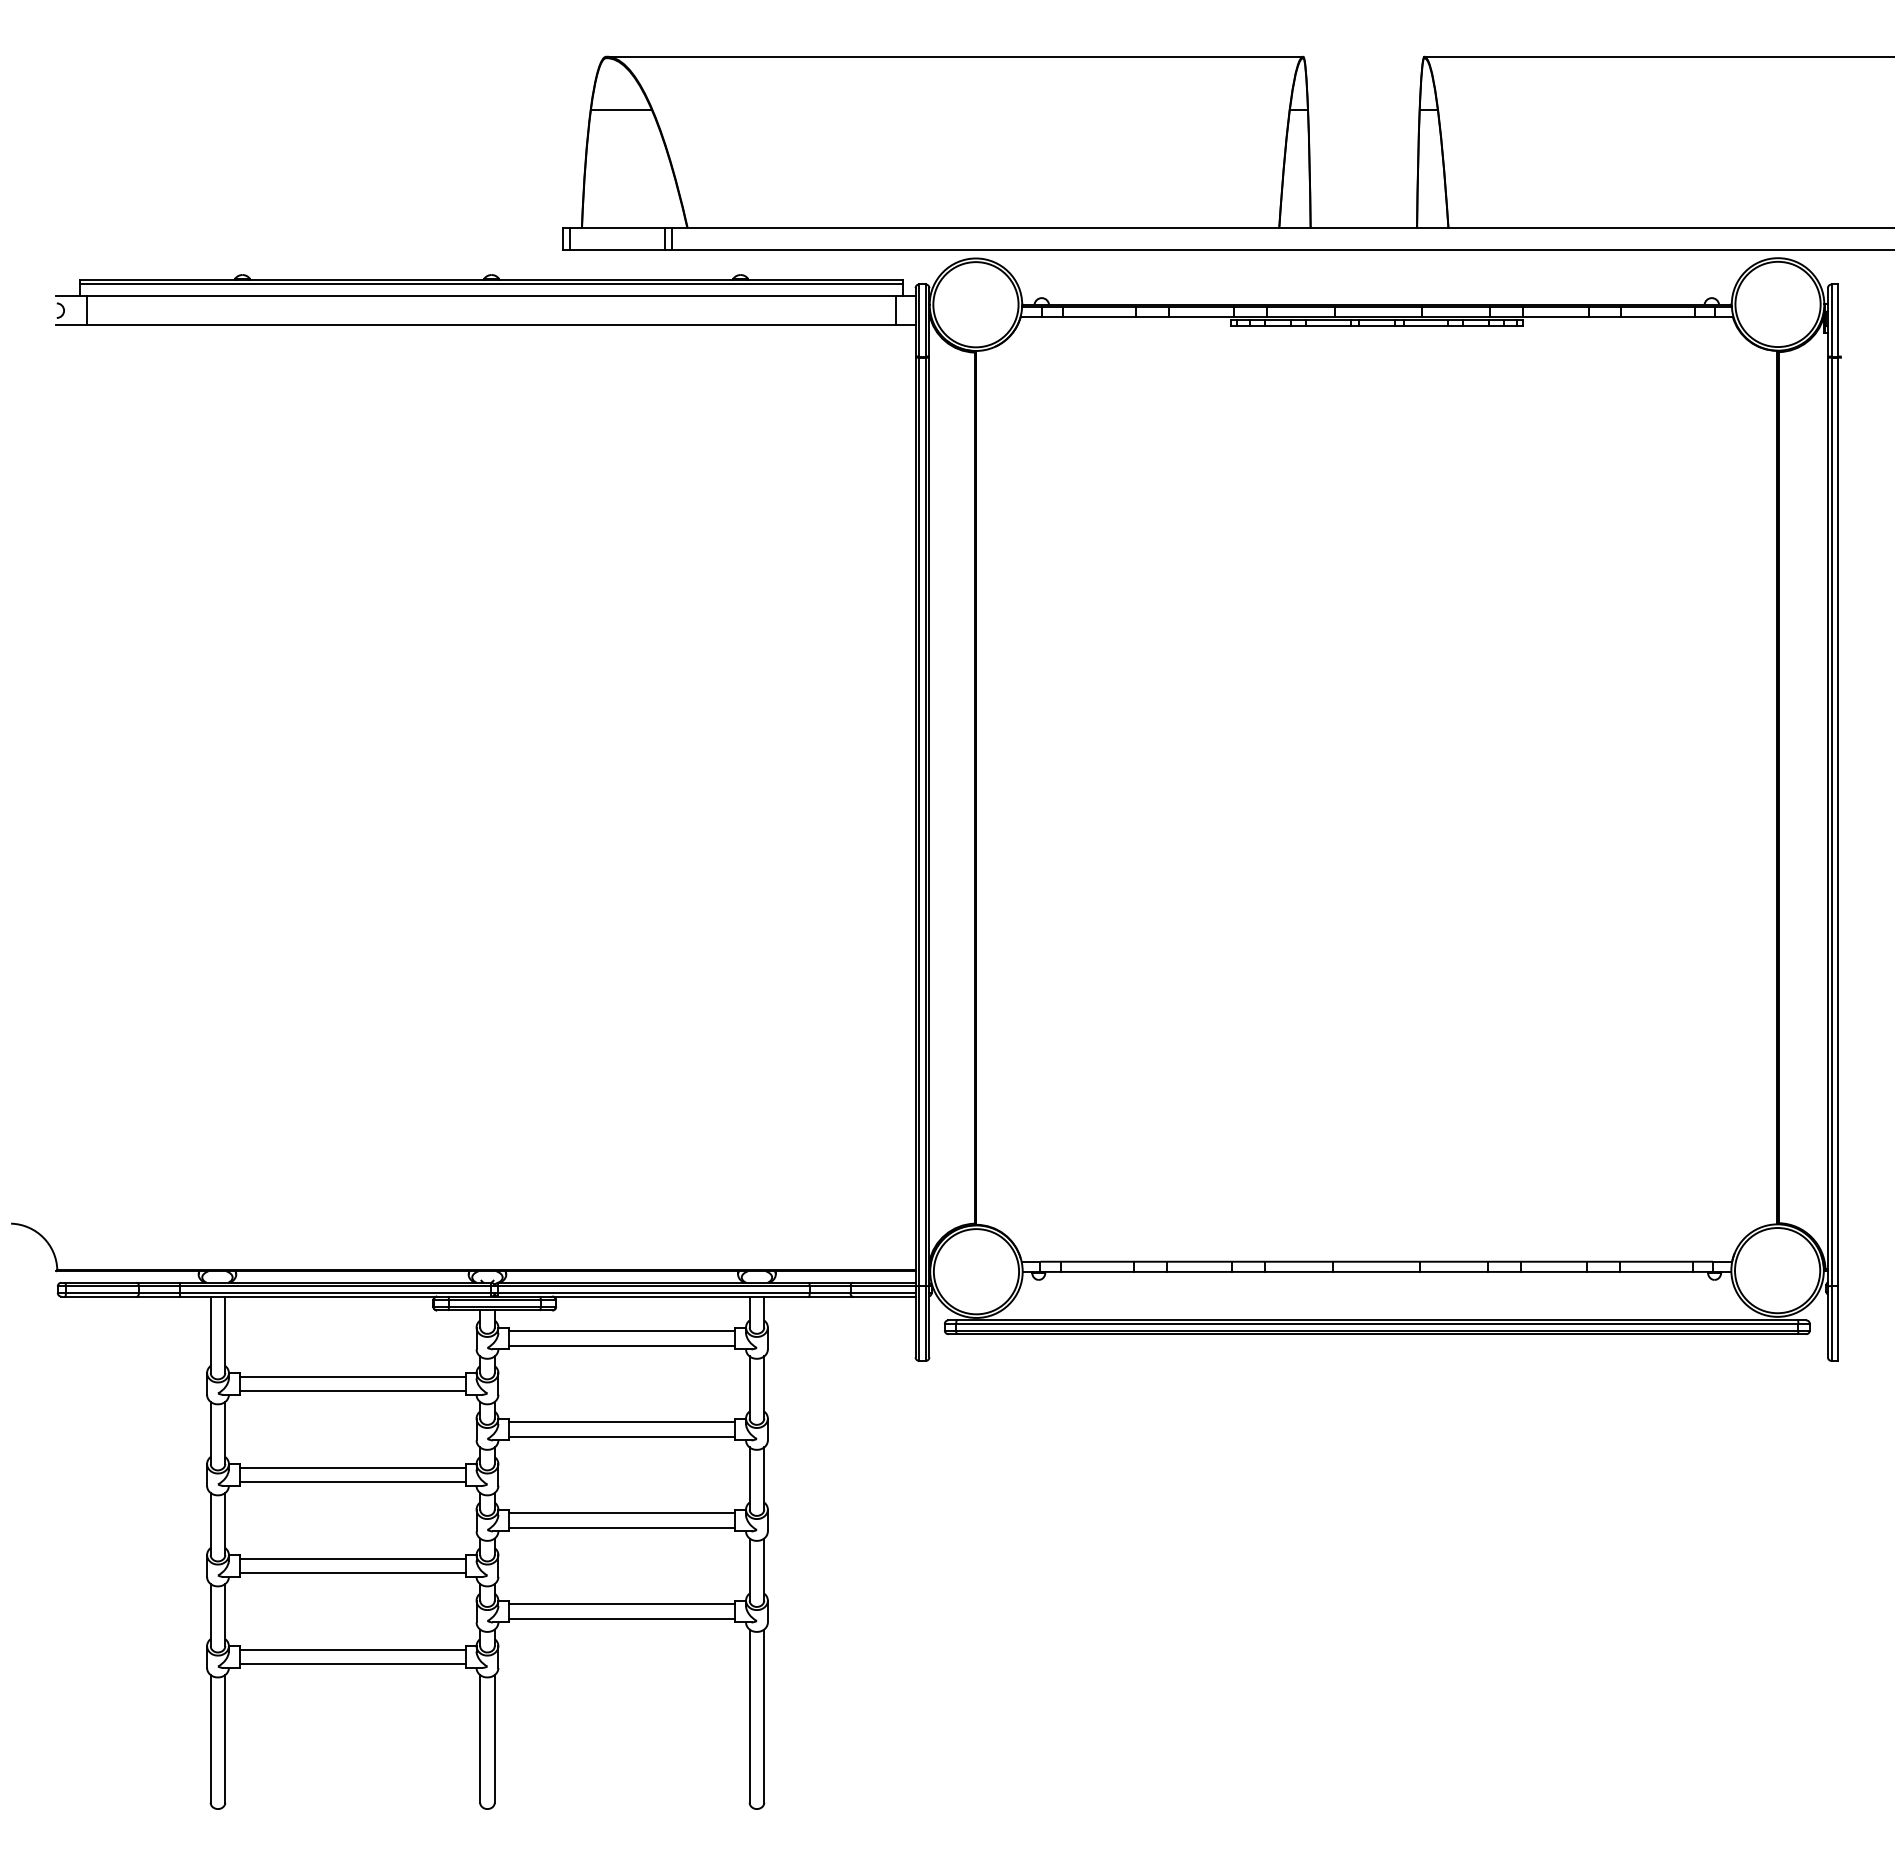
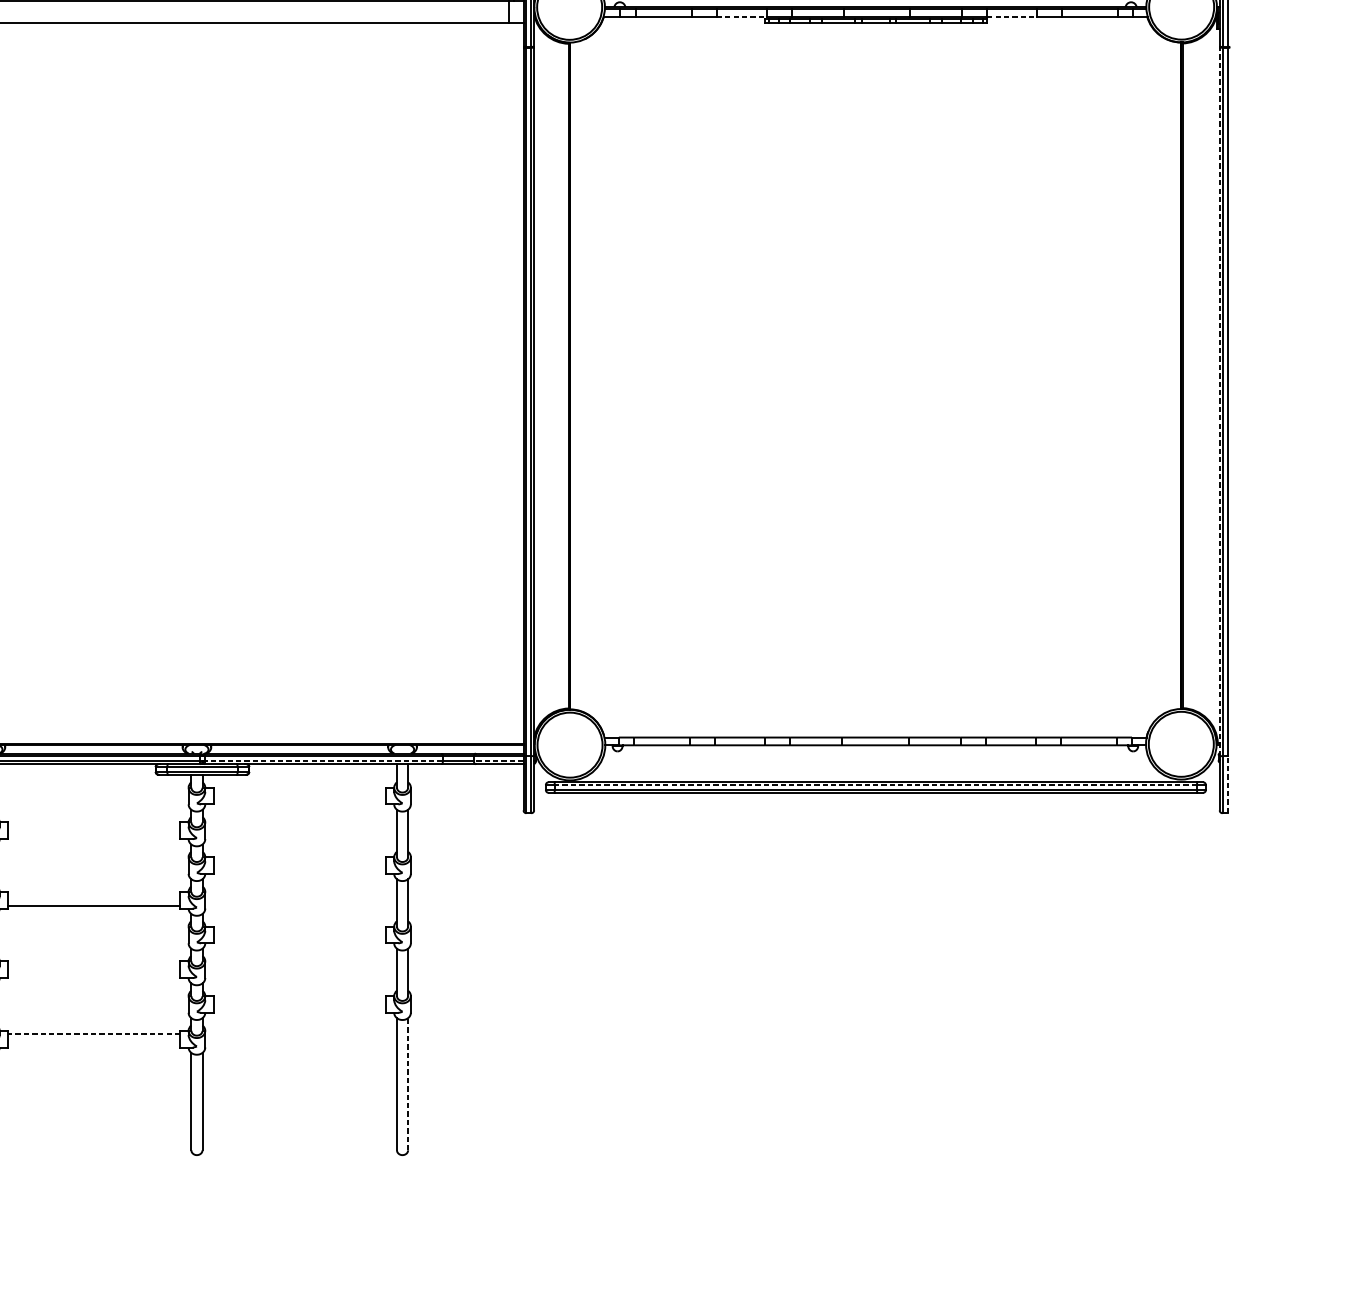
line: (1201, 316) -> (741, 16), solid -> dashed
line: (1555, 316) -> (1011, 16), solid -> dashed
line: (1827, 821) -> (1219, 401), solid -> dashed
line: (654, 1292) -> (324, 761), solid -> dashed
line: (883, 1292) -> (499, 761), solid -> dashed
line: (1838, 1323) -> (1227, 784), solid -> dashed
line: (1376, 1324) -> (875, 785), solid -> dashed
line: (622, 1331) -> (299, 790), removed
line: (622, 1345) -> (299, 801), removed
line: (352, 1376) -> (93, 825), removed
line: (352, 1391) -> (93, 836), removed
line: (622, 1422) -> (299, 860), removed
line: (622, 1436) -> (299, 870), removed
line: (352, 1467) -> (93, 894), removed
line: (622, 1513) -> (299, 929), removed
line: (622, 1527) -> (299, 940), removed
line: (352, 1558) -> (93, 963), removed
line: (352, 1573) -> (93, 975), removed
line: (622, 1604) -> (299, 999), removed
line: (622, 1618) -> (299, 1009), removed
line: (352, 1649) -> (93, 1033), solid -> dashed
line: (352, 1664) -> (93, 1044), removed
line: (764, 1716) -> (408, 1084), solid -> dashed

